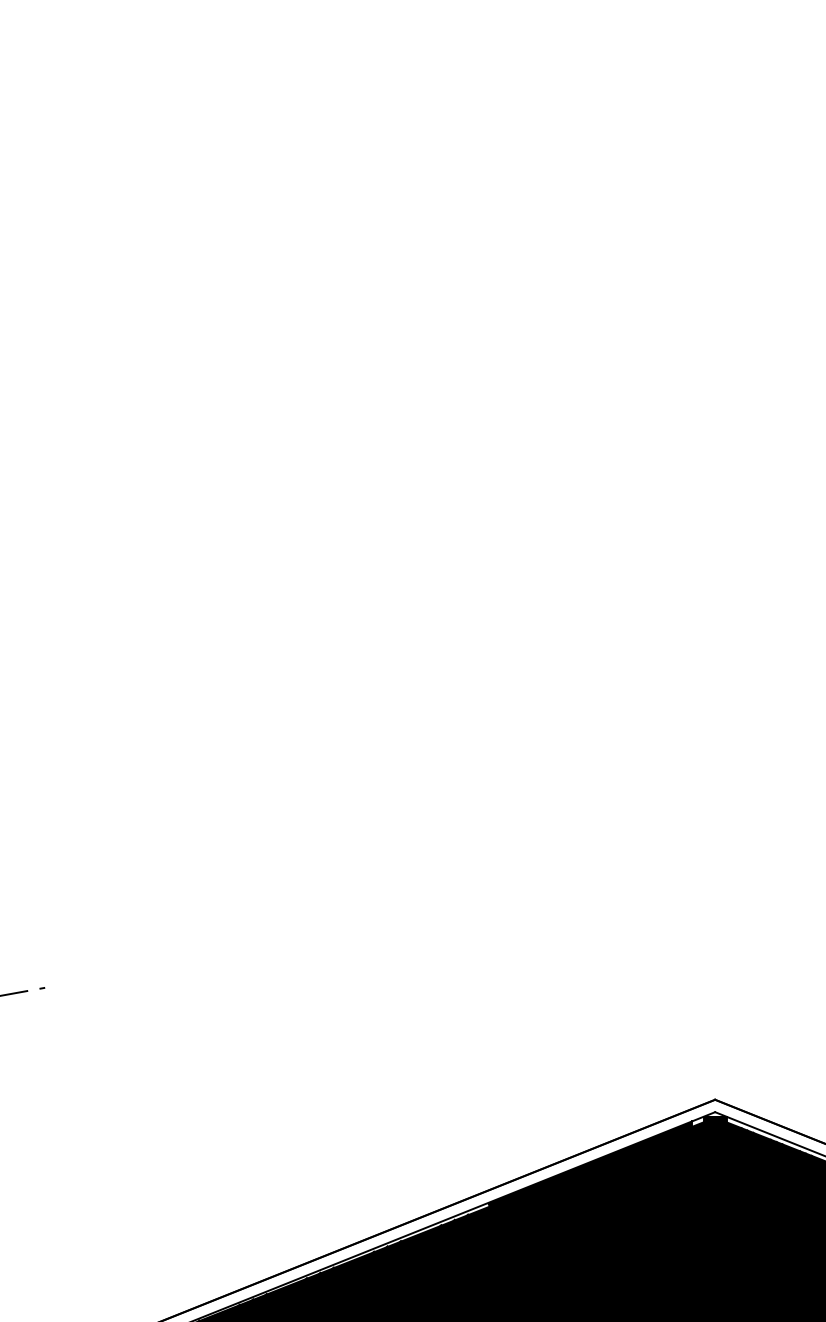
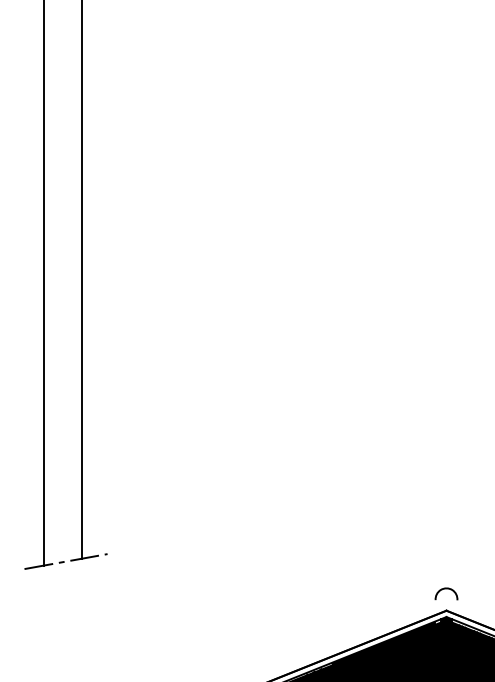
arc: (715, 1057) -> (446, 589), added

